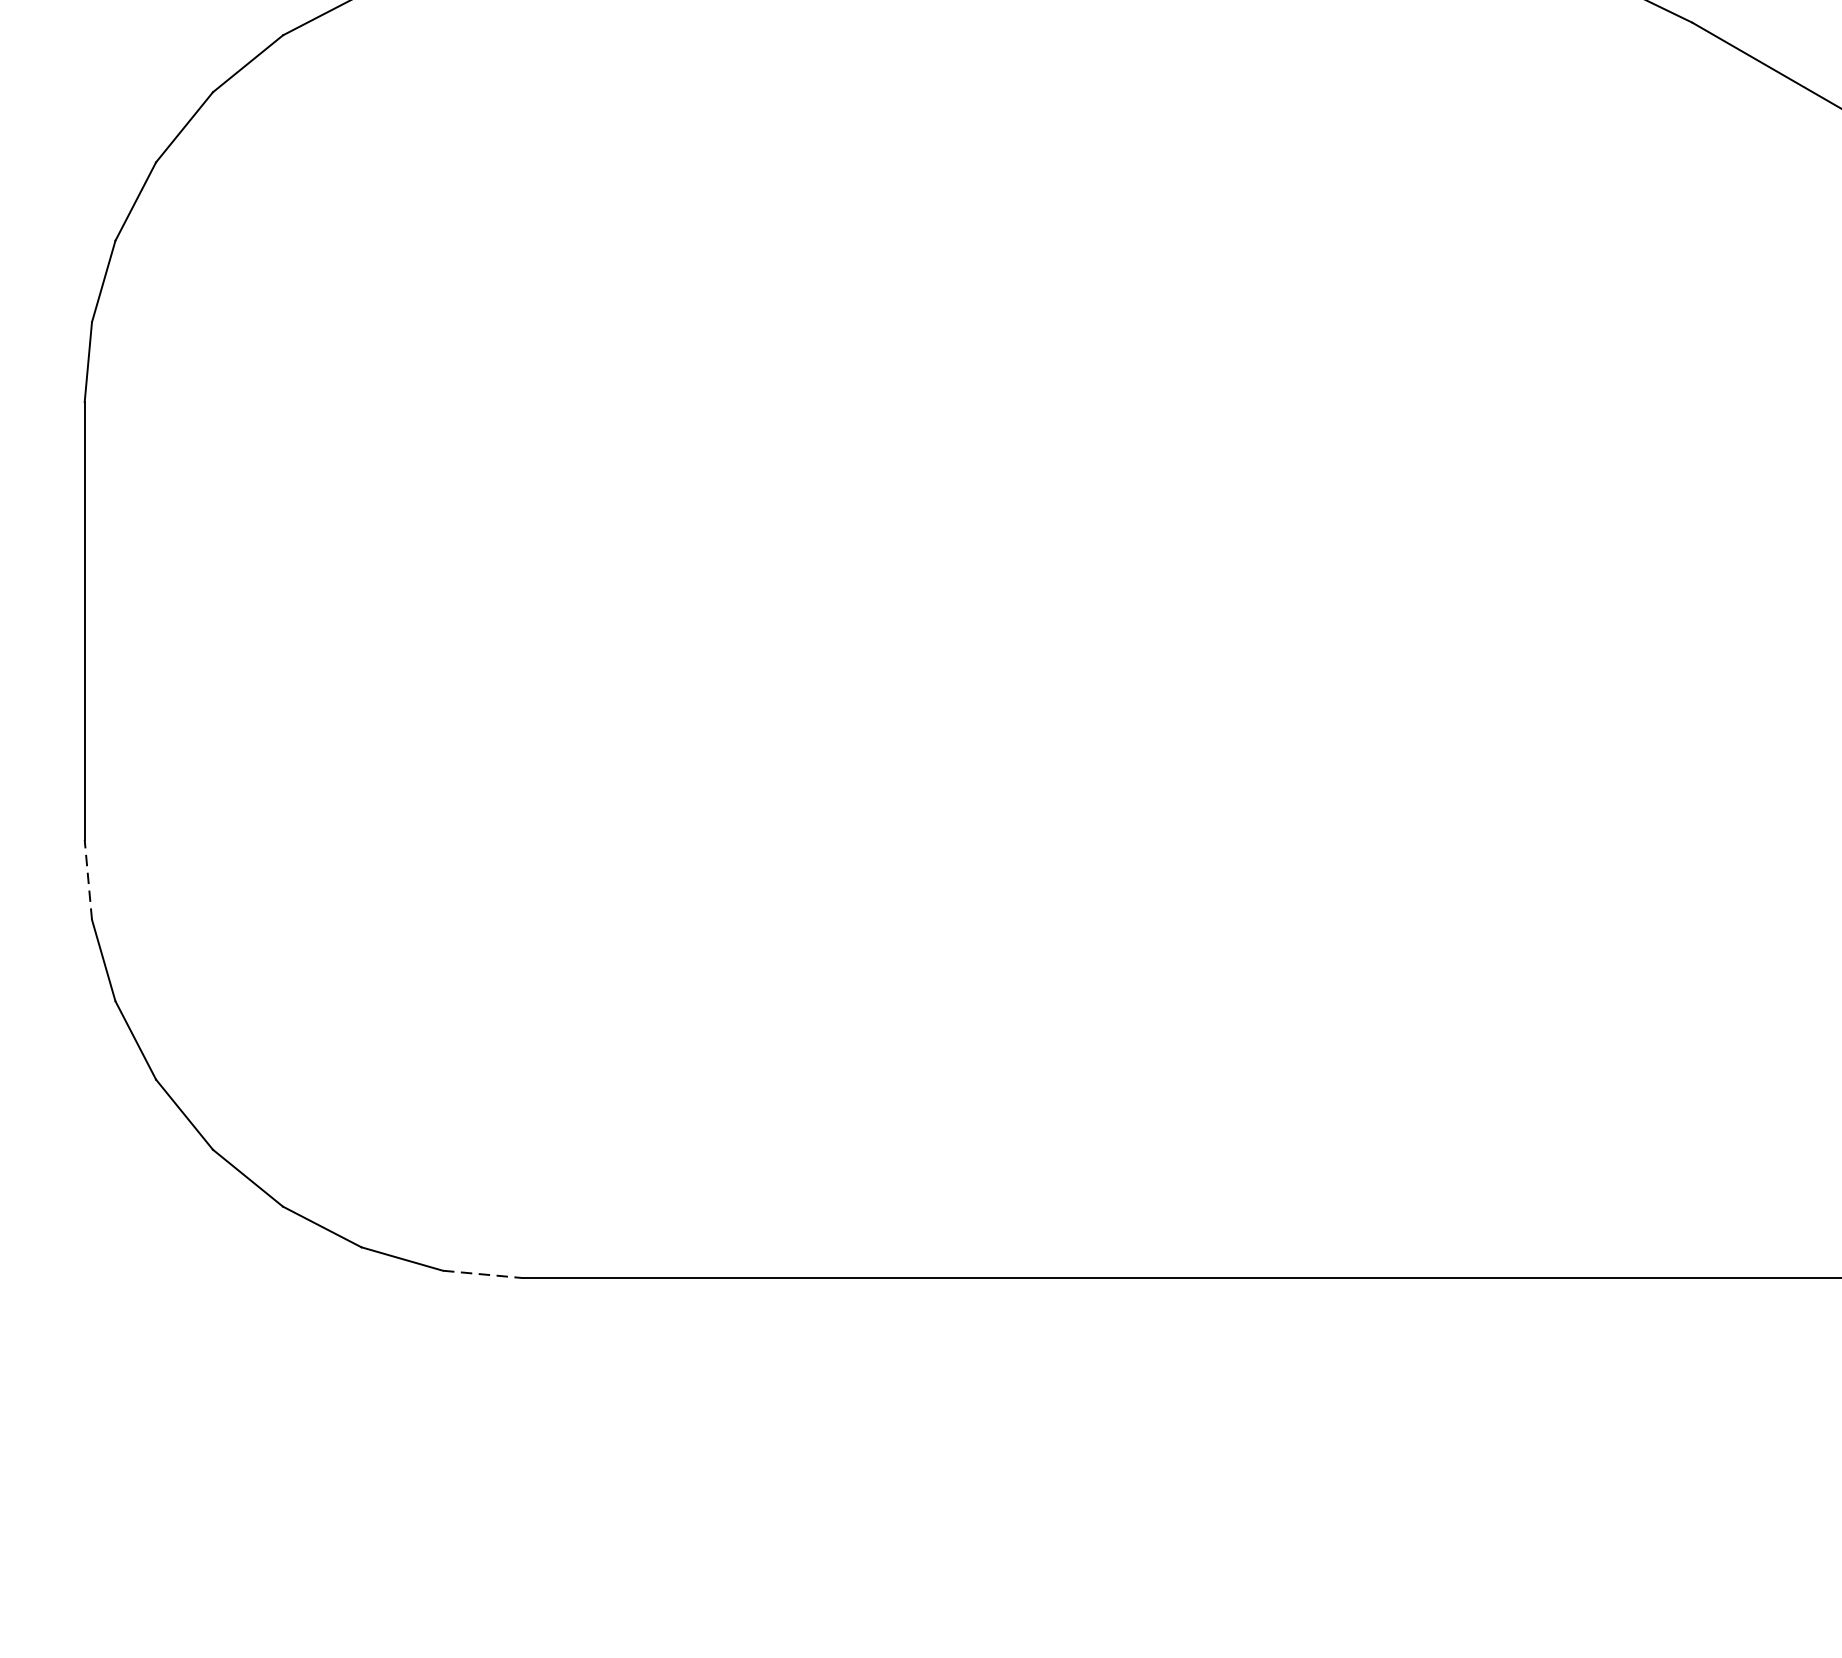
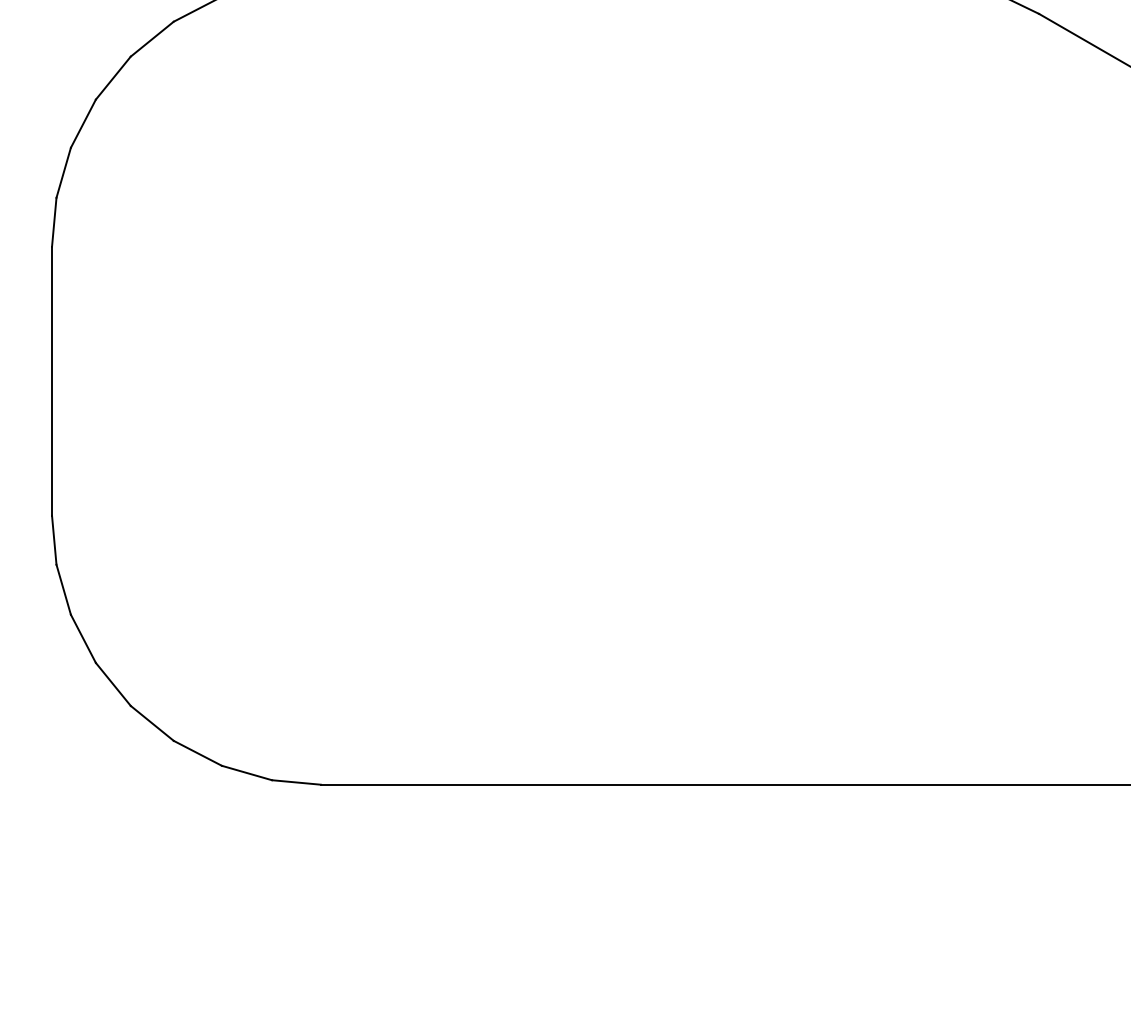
line: (88, 880) -> (54, 540), dashed -> solid
line: (482, 1274) -> (296, 782), dashed -> solid

